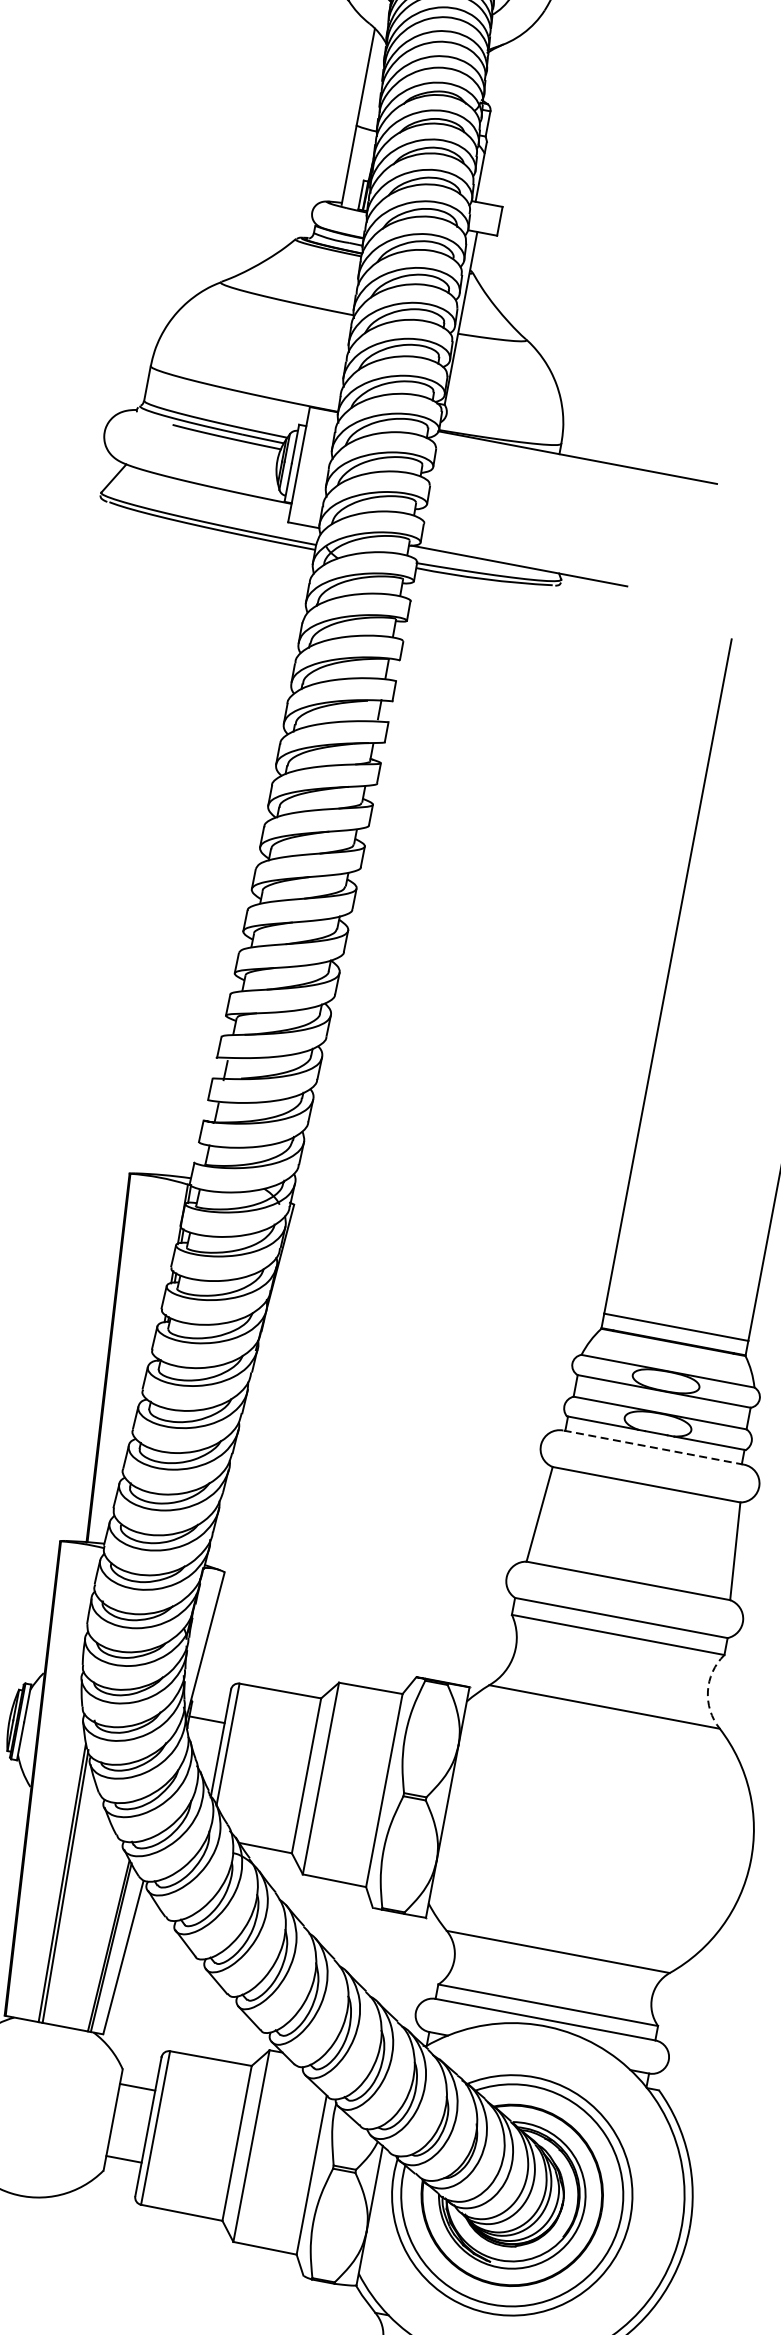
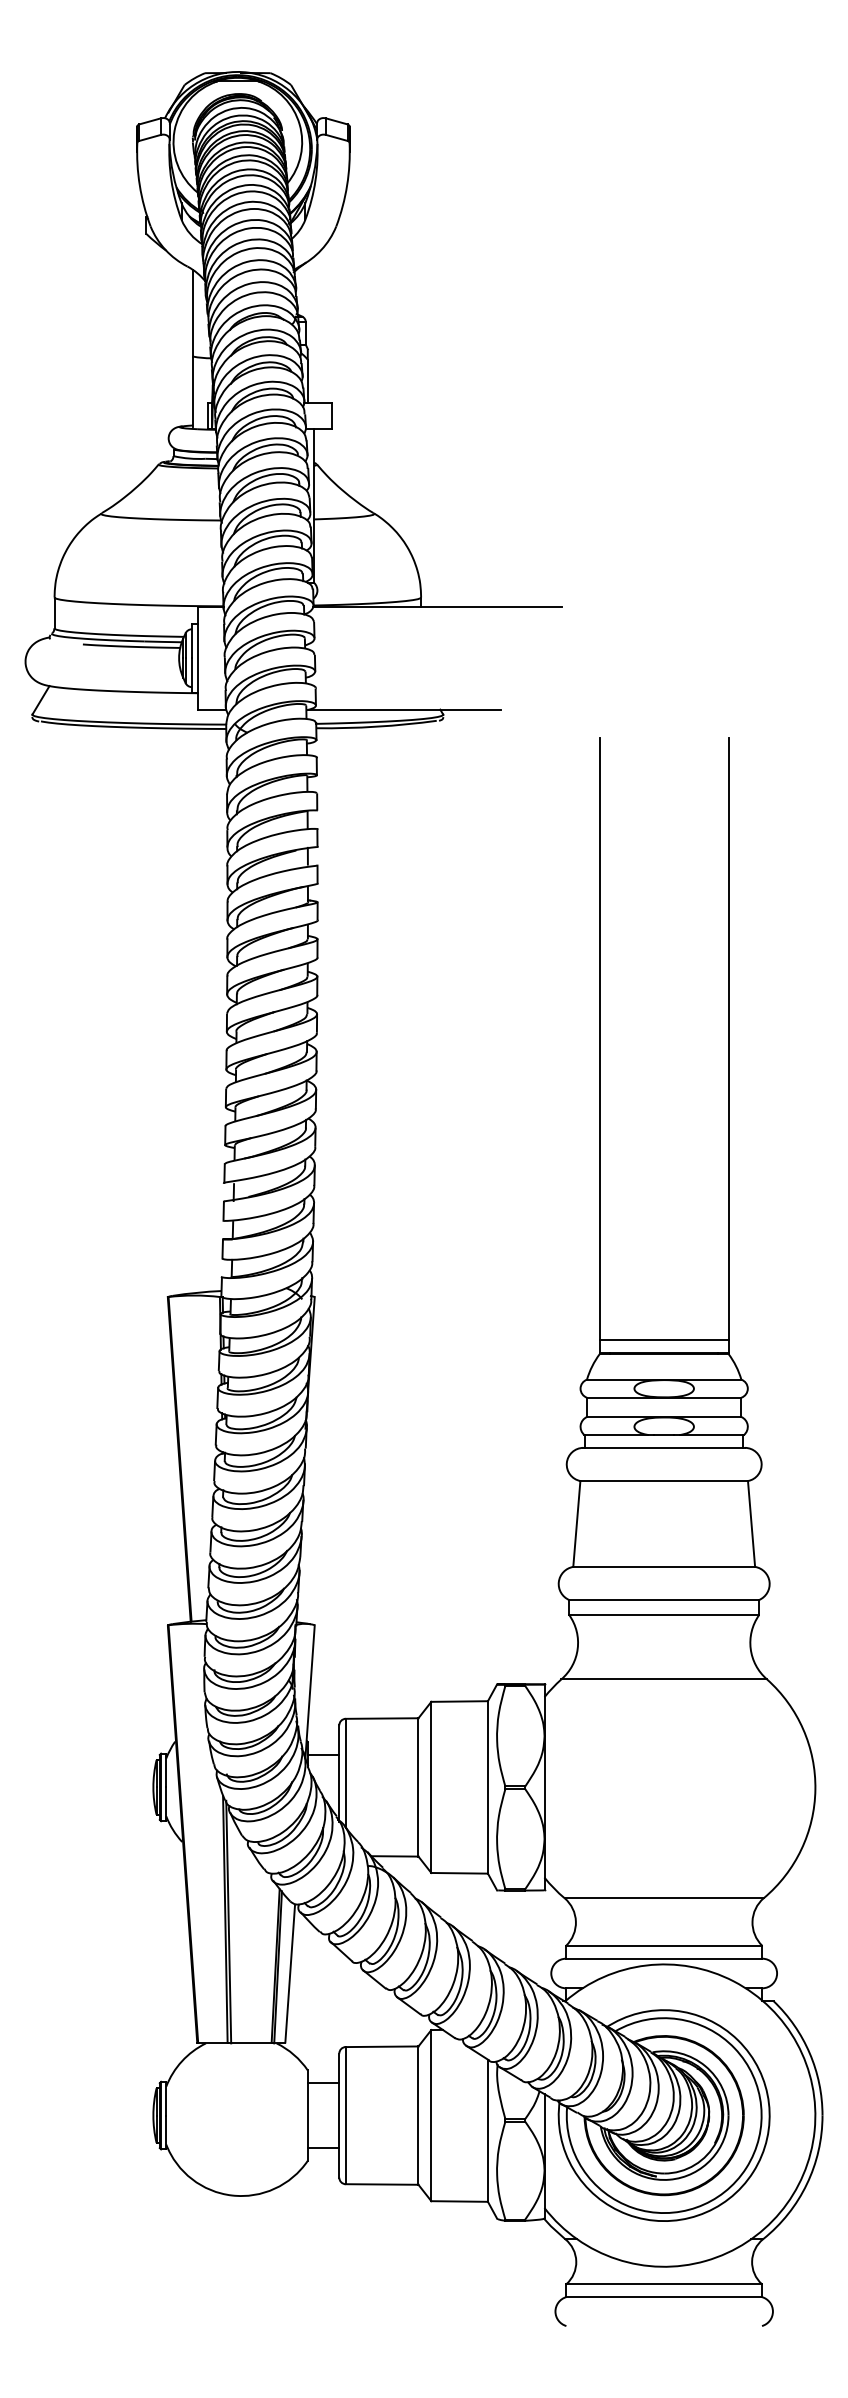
line: (653, 1447) -> (664, 1447), dashed -> solid
arc: (707, 1690) -> (750, 1648), dashed -> solid

